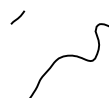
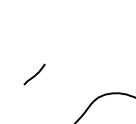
line: (17, 17) -> (34, 74), moved

